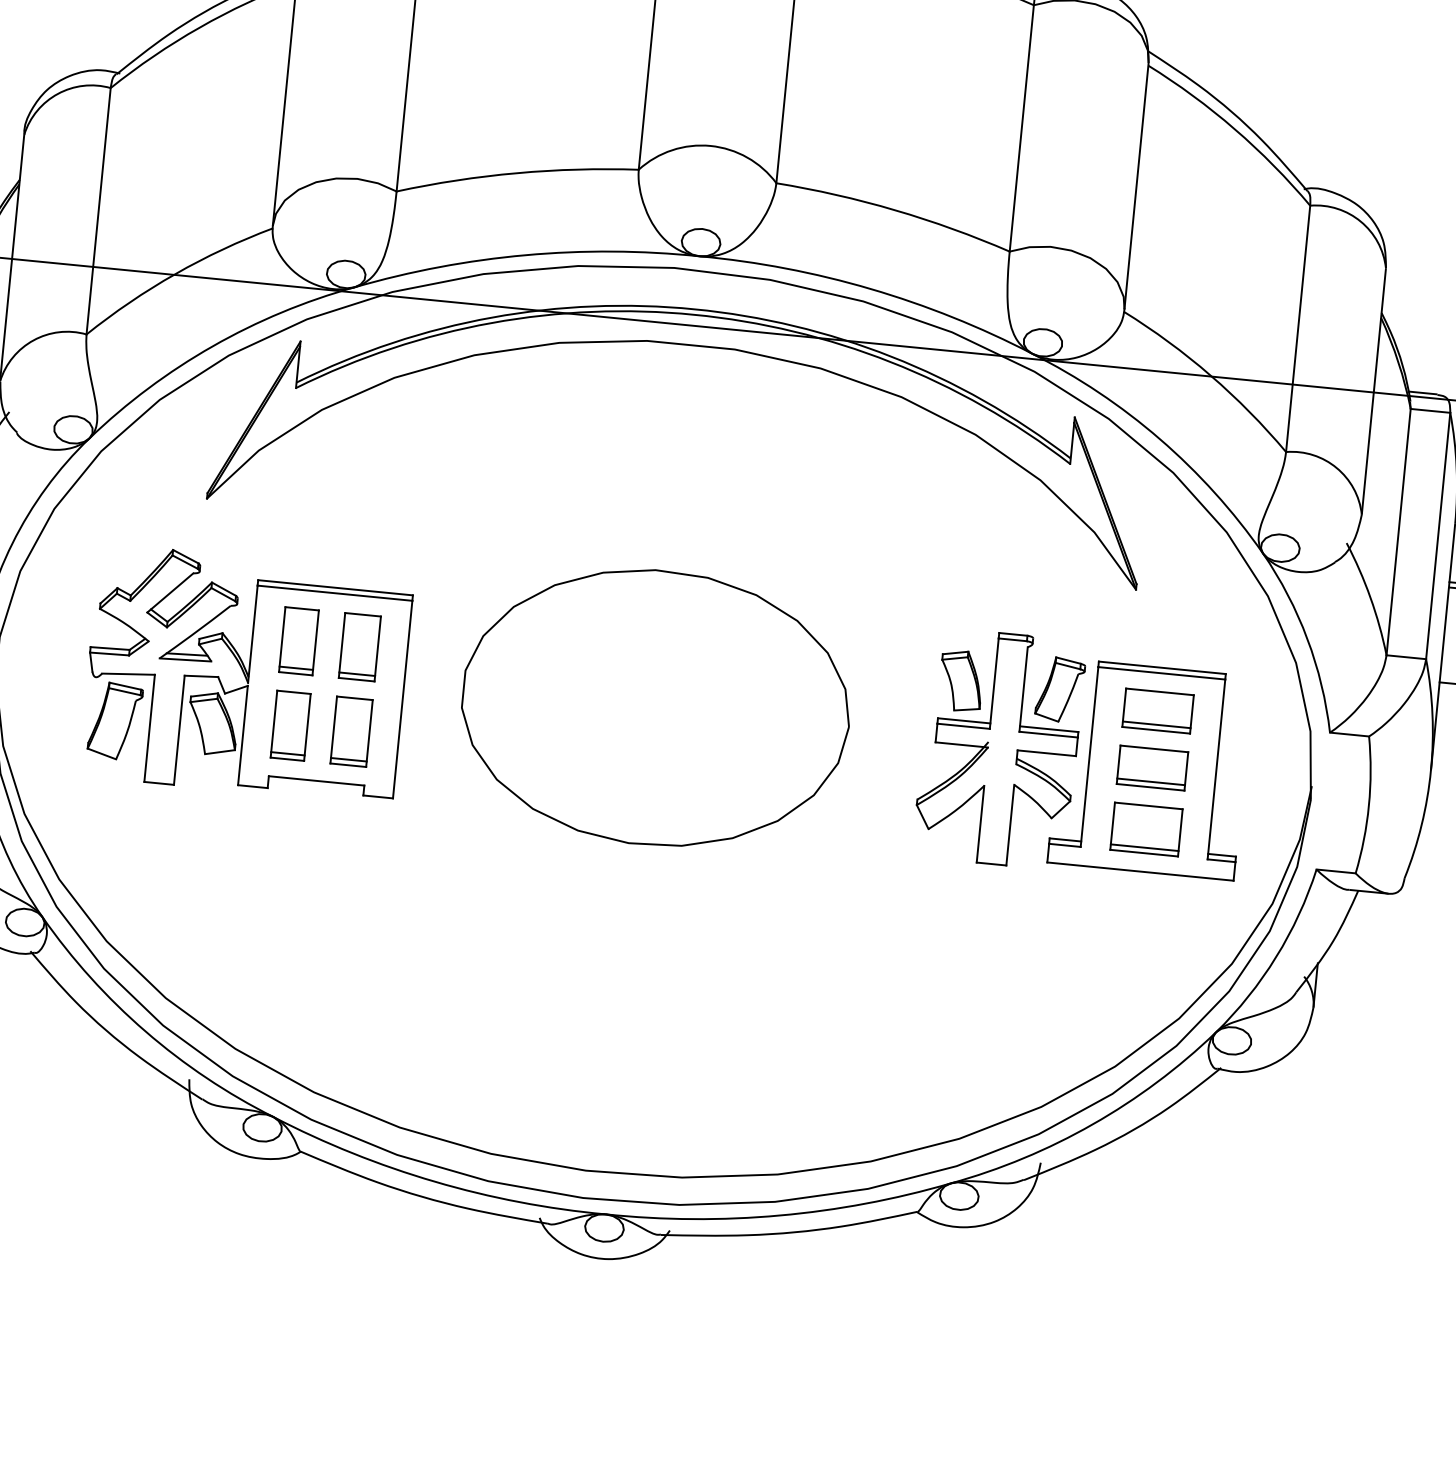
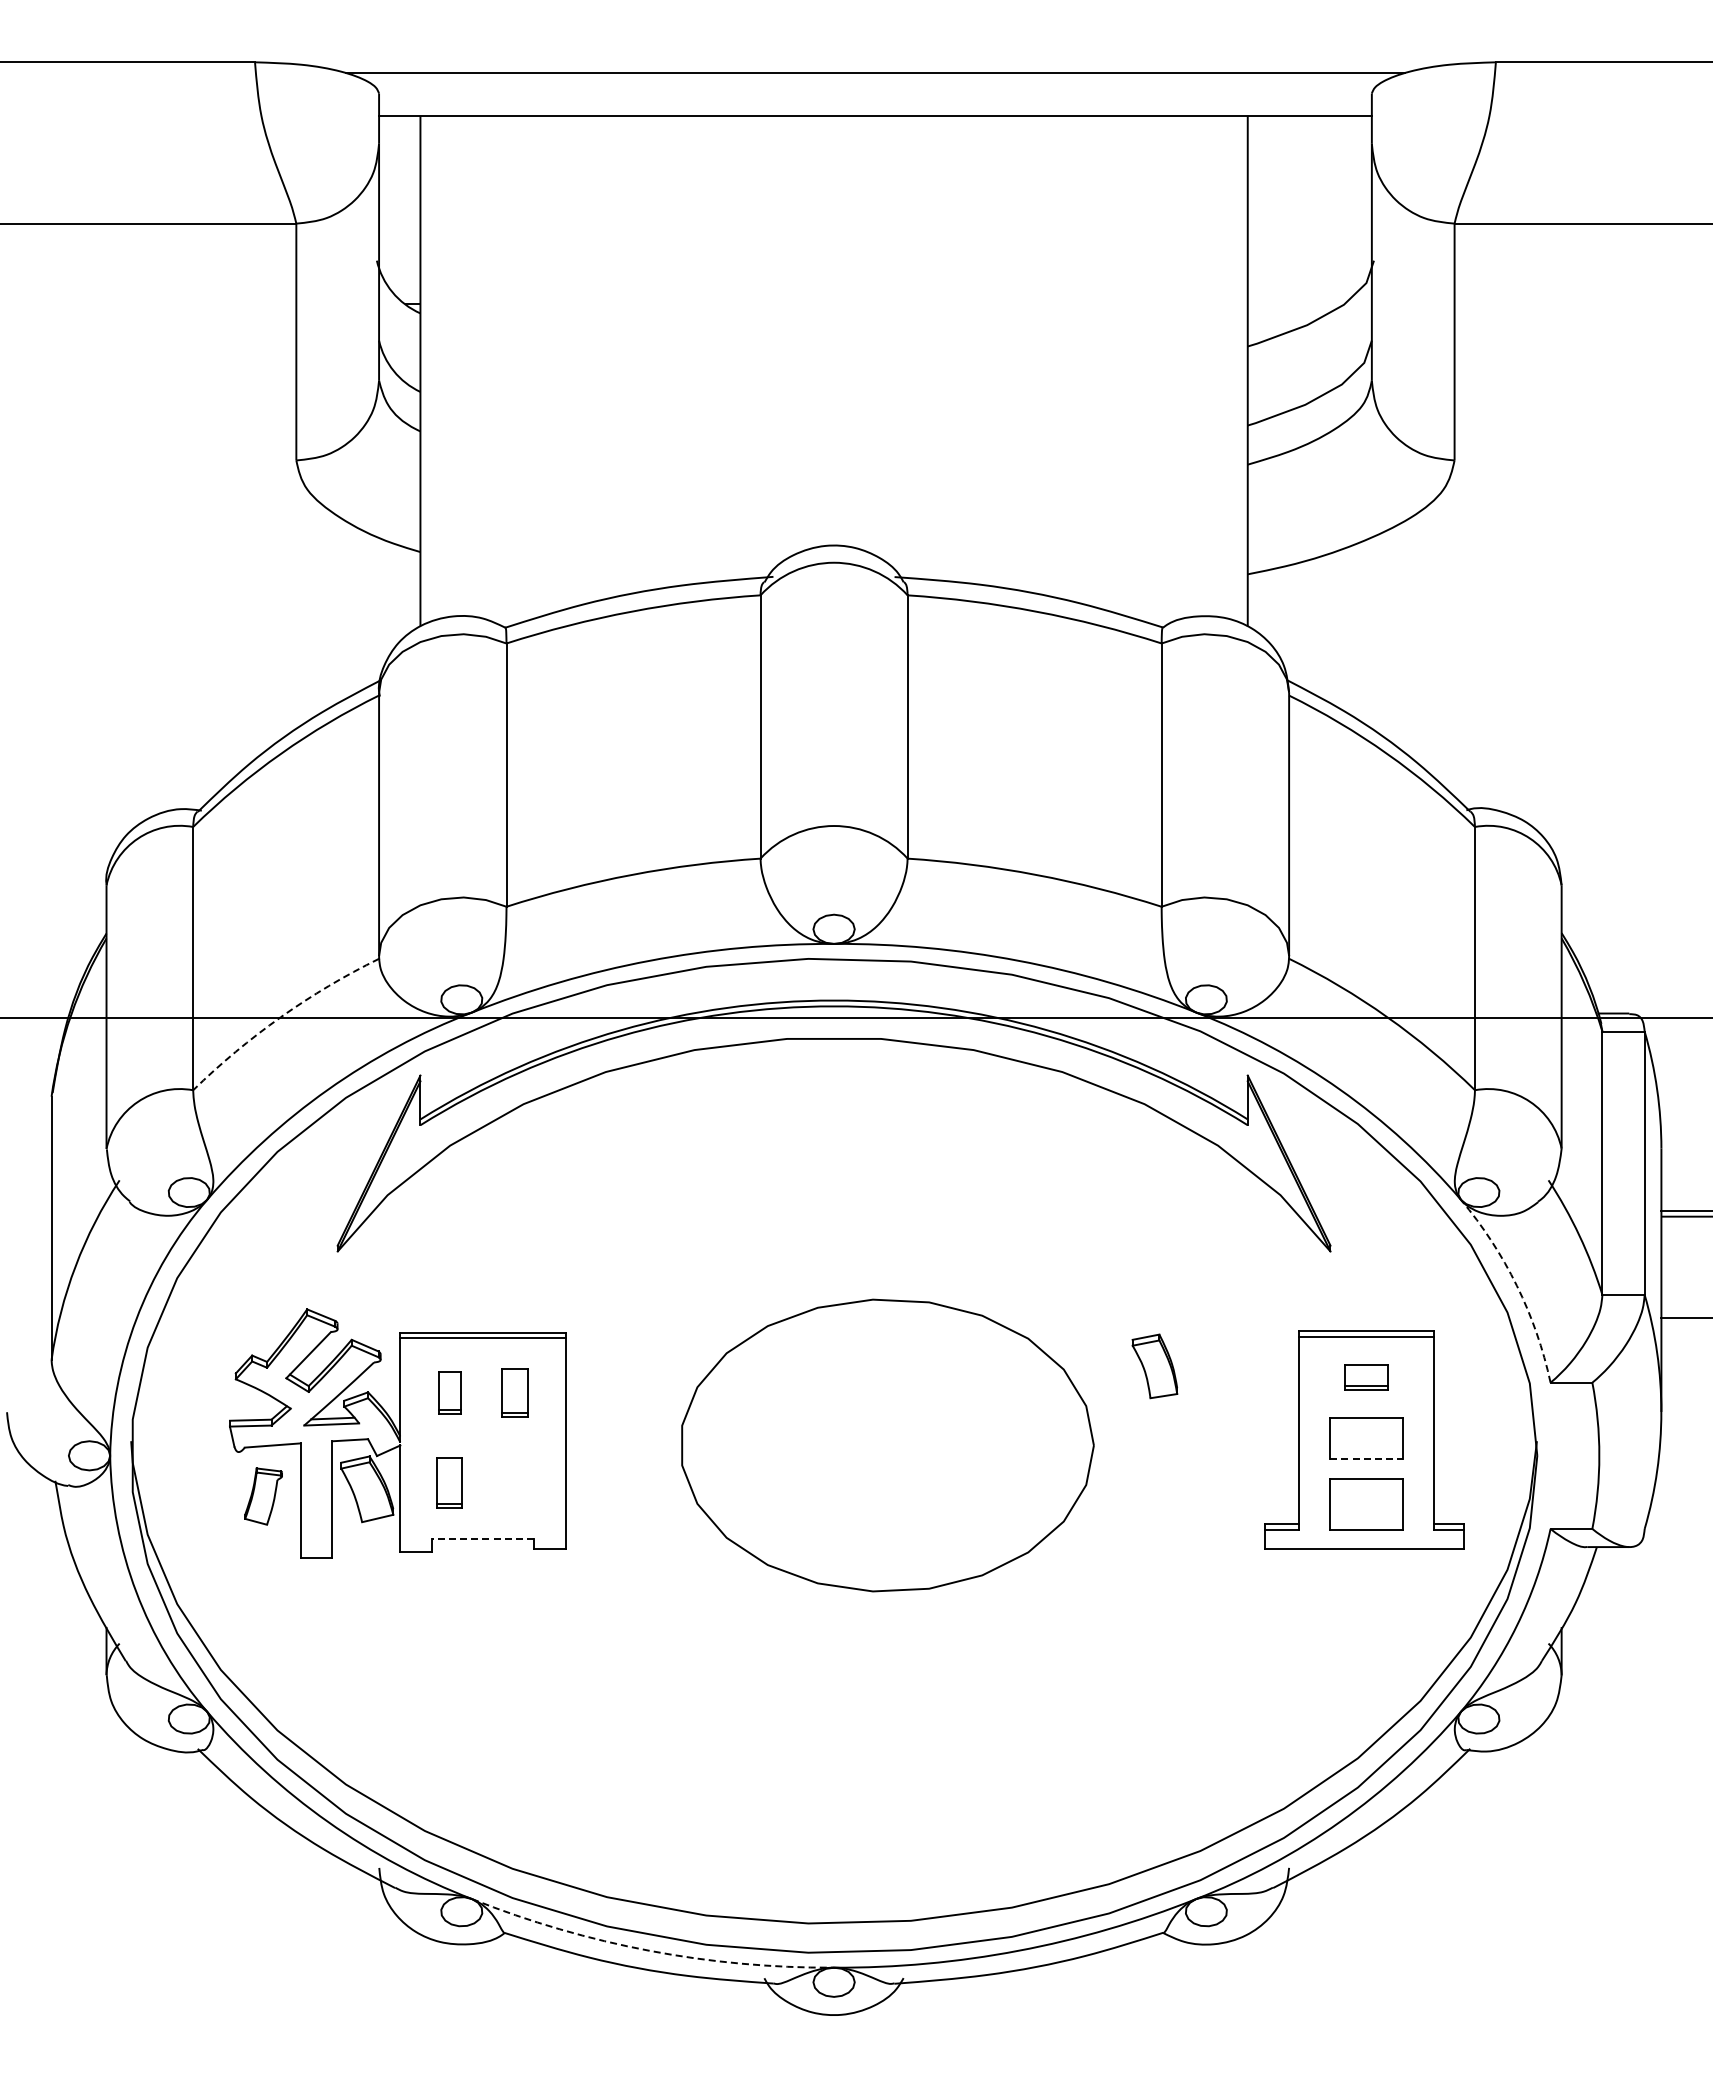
arc: (174, 274) -> (280, 1017), solid -> dashed
arc: (1307, 638) -> (1516, 1285), solid -> dashed
part: (298, 640) -> (449, 1392), size x0.6
part: (359, 646) -> (514, 1392), size x0.7
part: (655, 707) -> (887, 1445), moved
part: (1158, 710) -> (1366, 1377), size x0.6
part: (115, 721) -> (263, 1496), size x0.7
part: (290, 725) -> (449, 1483), size x0.7
part: (351, 731) -> (514, 1483), removed
part: (999, 748) -> (1202, 1433), removed
line: (316, 780) -> (482, 1538), solid -> dashed
line: (1151, 782) -> (1366, 1453), removed
line: (1150, 787) -> (1366, 1459), solid -> dashed
line: (1144, 847) -> (1366, 1523), removed
arc: (434, 1181) -> (649, 1950), solid -> dashed

